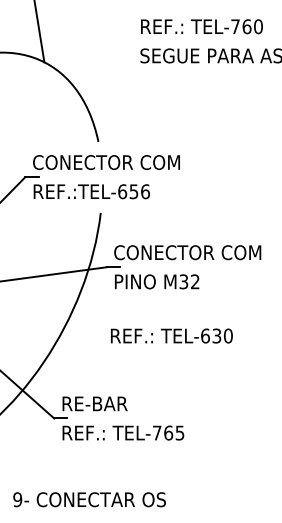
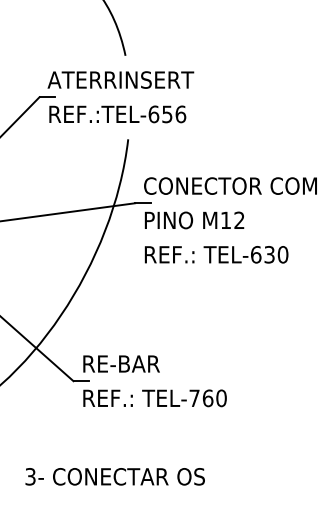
text: (105, 162) -> (133, 79), CONECTOR COM -> ATERRINSERT
text: (183, 281) -> (225, 220), M32 -> M12
text: (171, 335) -> (216, 254), moved
text: (179, 432) -> (220, 397), TEL-765 -> TEL-760
text: (17, 499) -> (30, 476), 9- -> 3-

